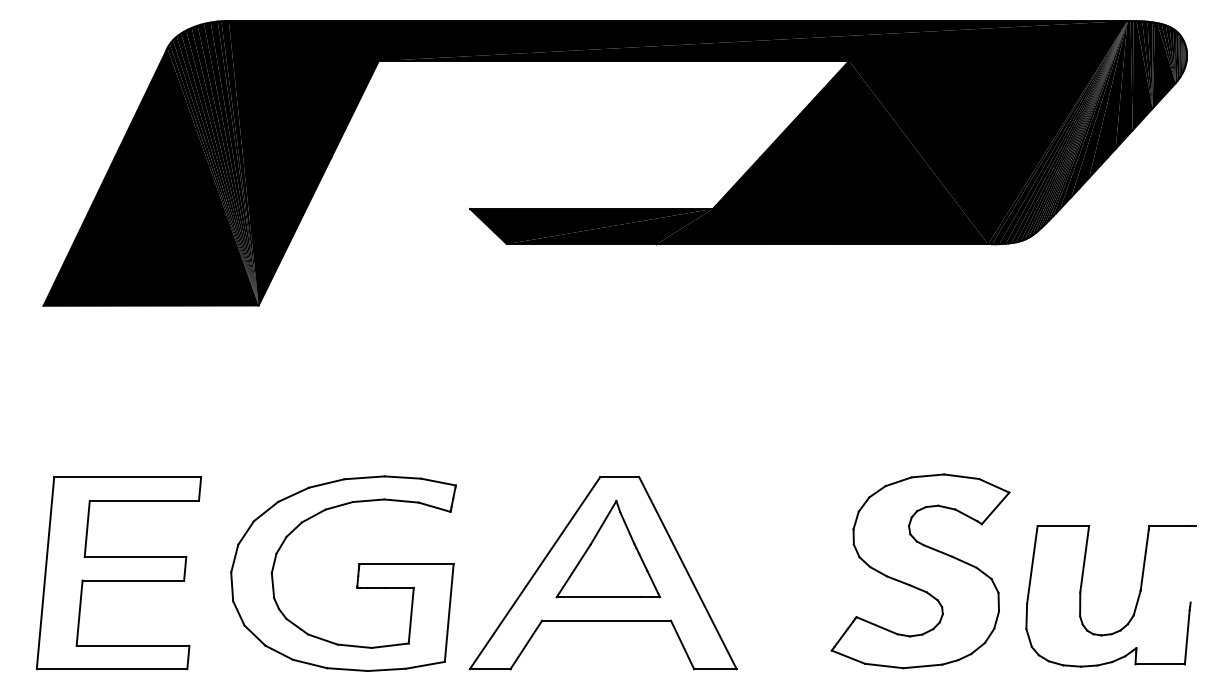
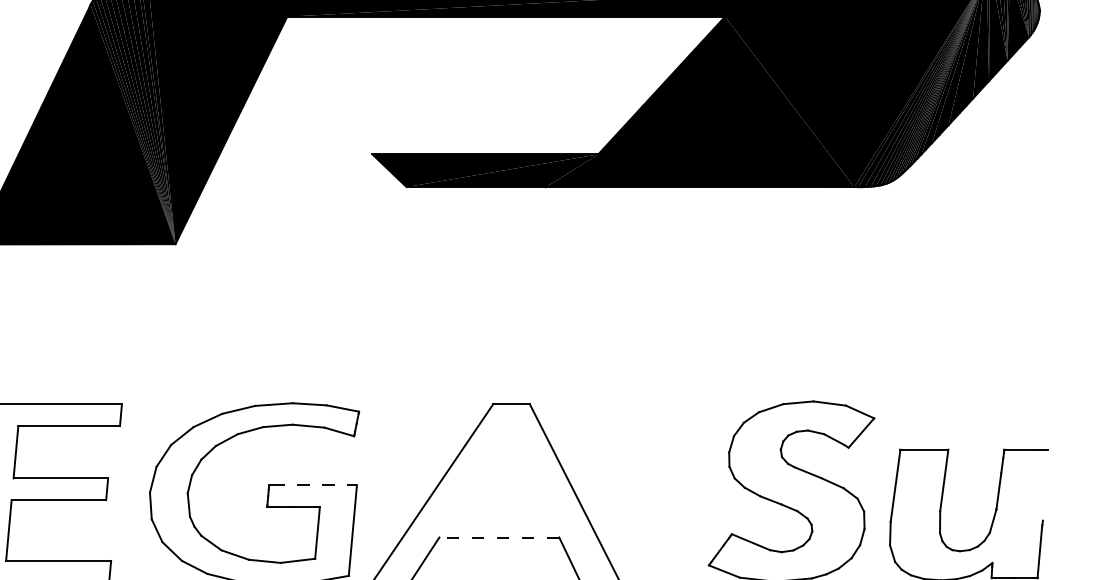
part: (608, 549) -> (501, 471), removed
line: (408, 564) -> (314, 485), solid -> dashed
line: (606, 620) -> (499, 537), solid -> dashed

